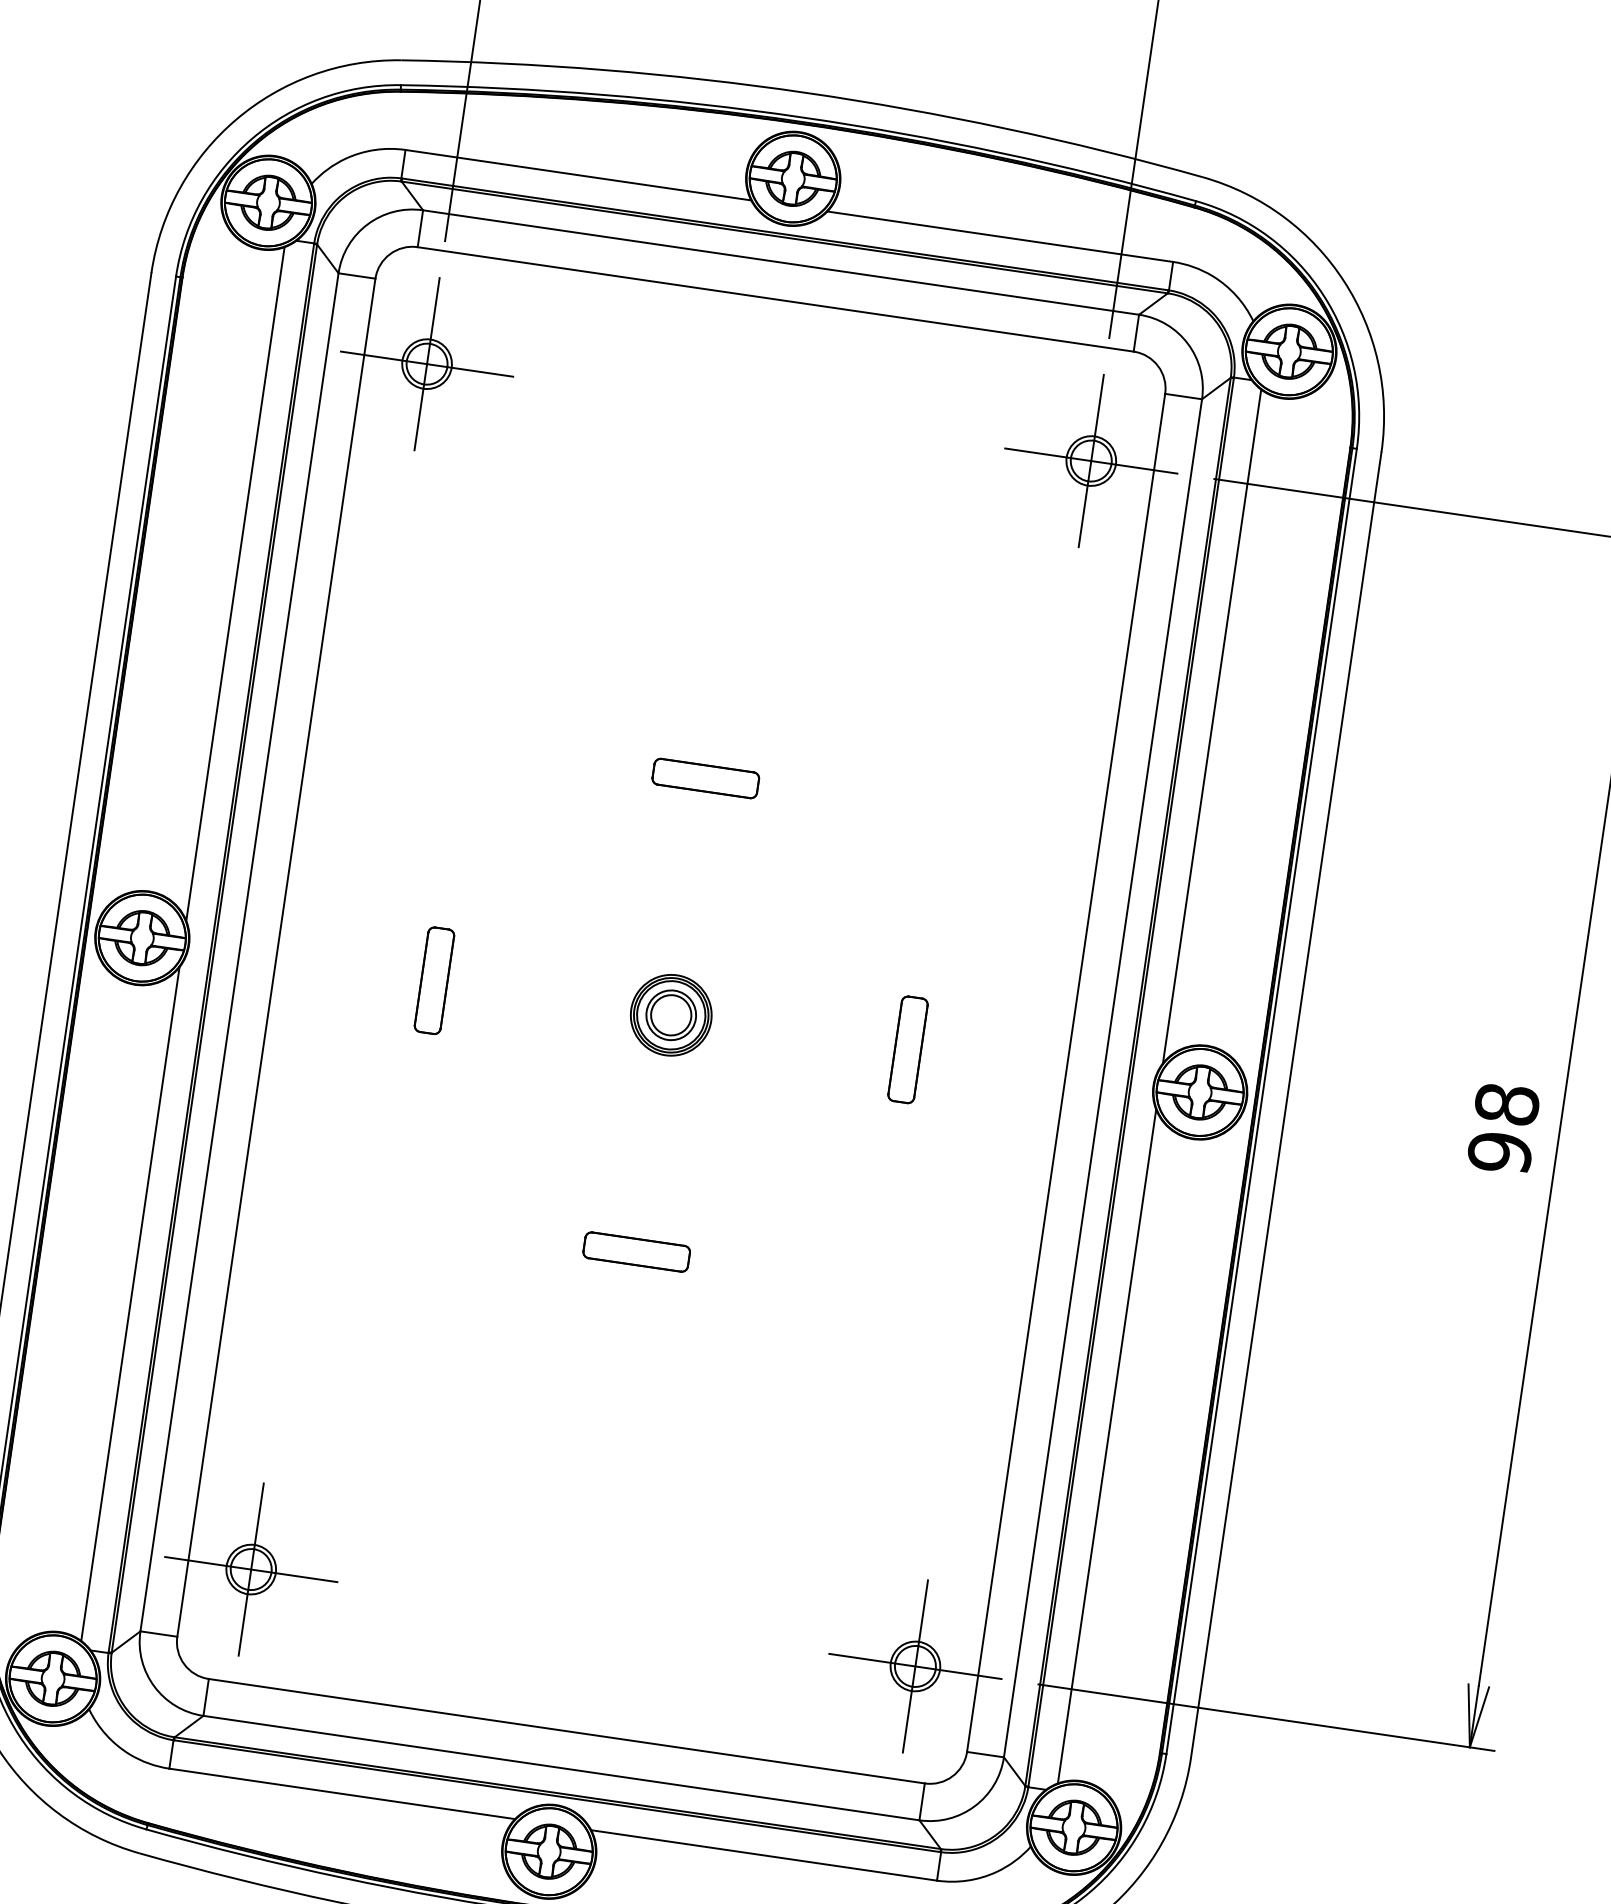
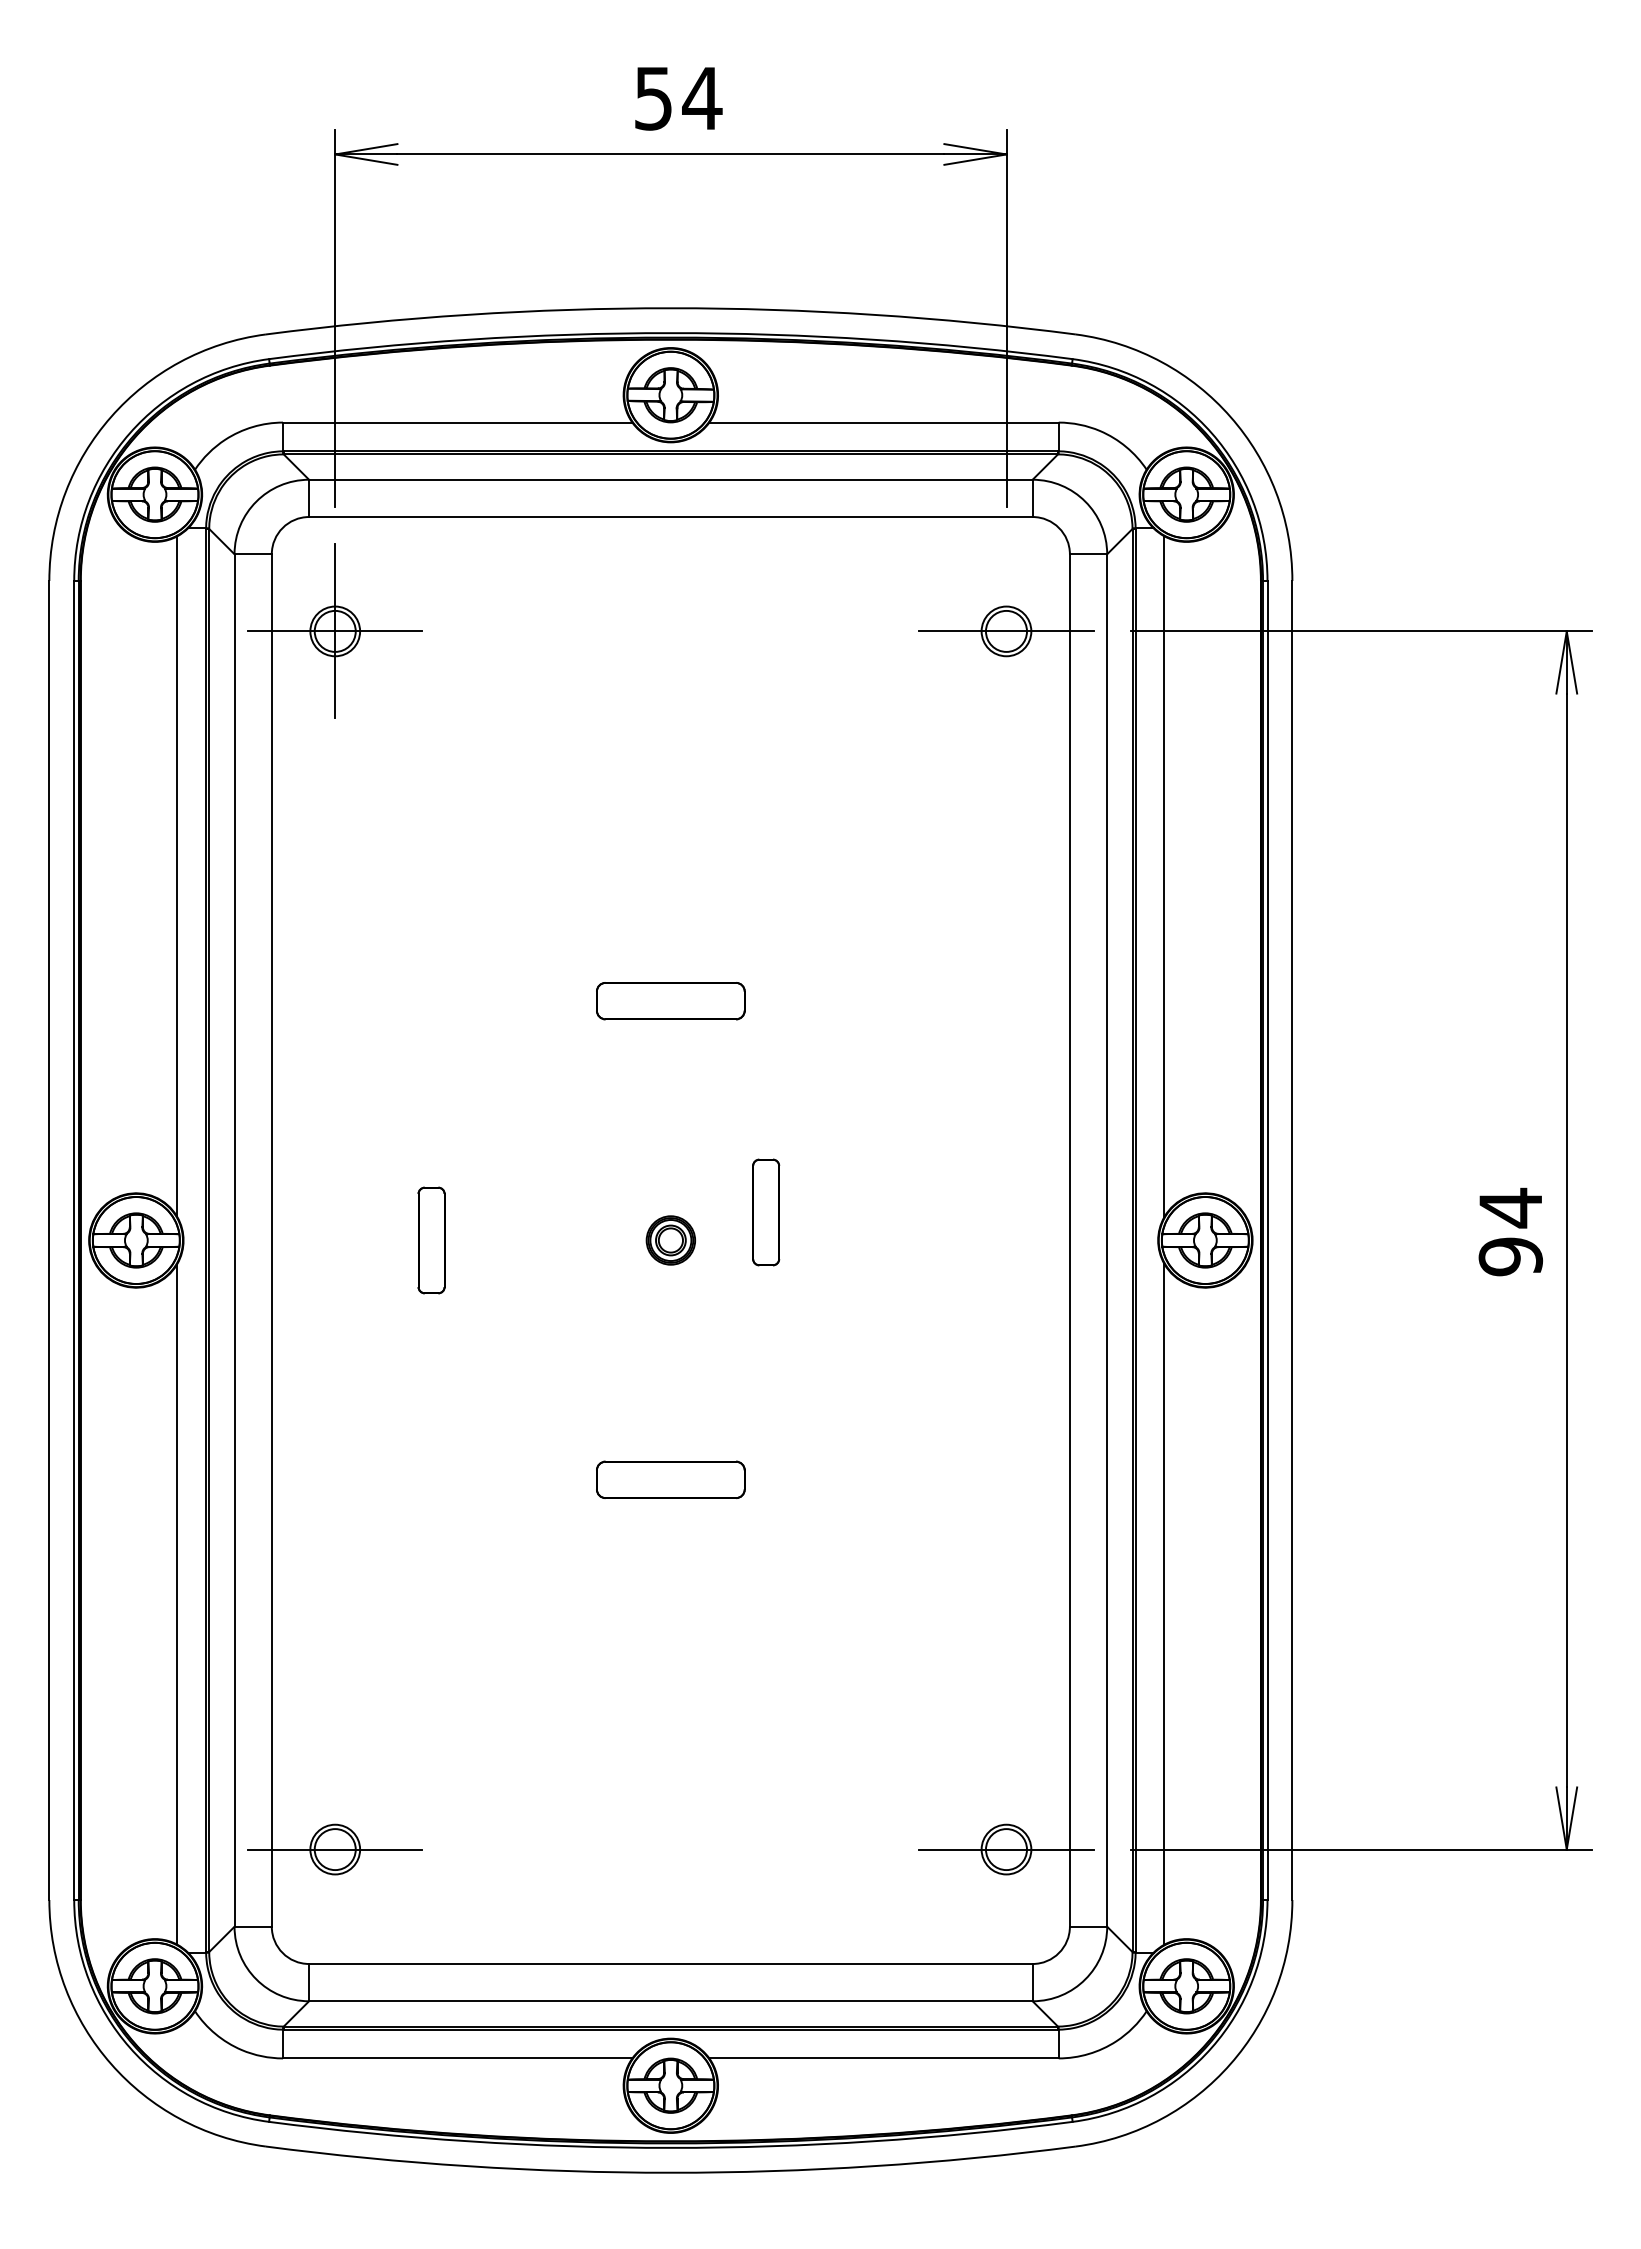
line: (1091, 461) -> (1006, 631), removed
part: (705, 778) -> (670, 1001), size x1.4
part: (670, 1015) -> (670, 1240), size x0.6
part: (908, 1049) -> (766, 1212), moved
text: (1506, 1103) -> (1510, 1207), 98 -> 94
part: (636, 1251) -> (670, 1479), size x1.4
line: (251, 1569) -> (335, 1849), removed
line: (915, 1666) -> (1006, 1849), removed

